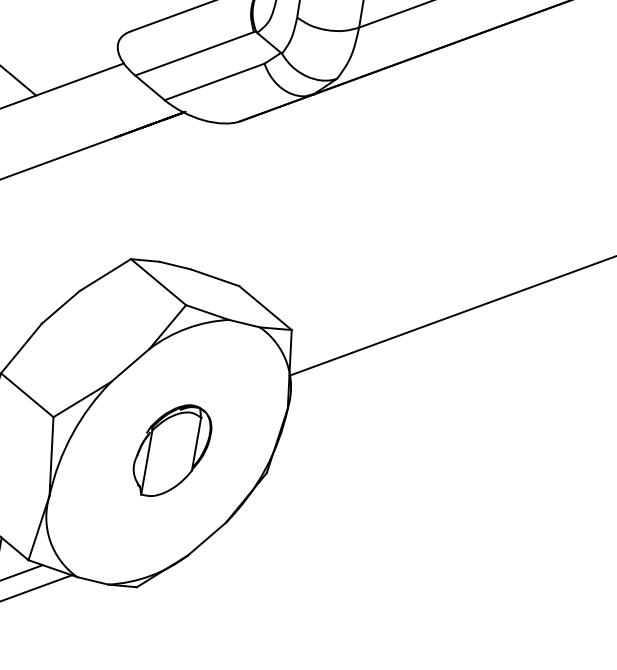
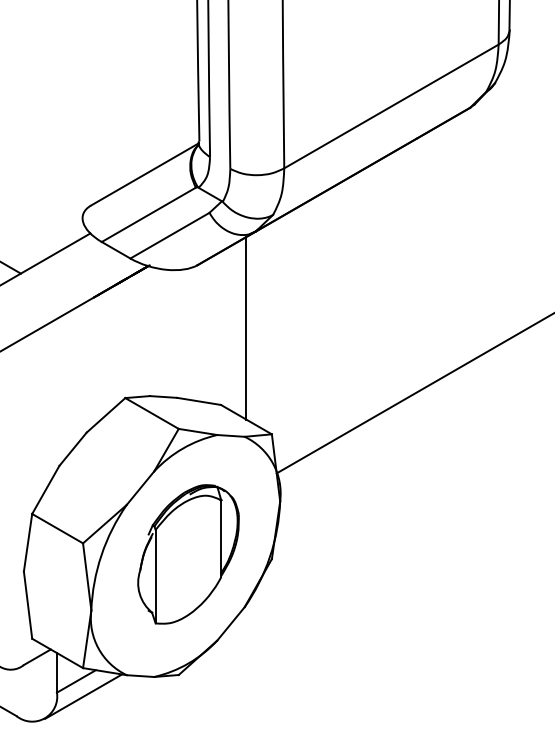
line: (284, 202) -> (246, 327), added
part: (172, 451) -> (188, 554), size x1.67

